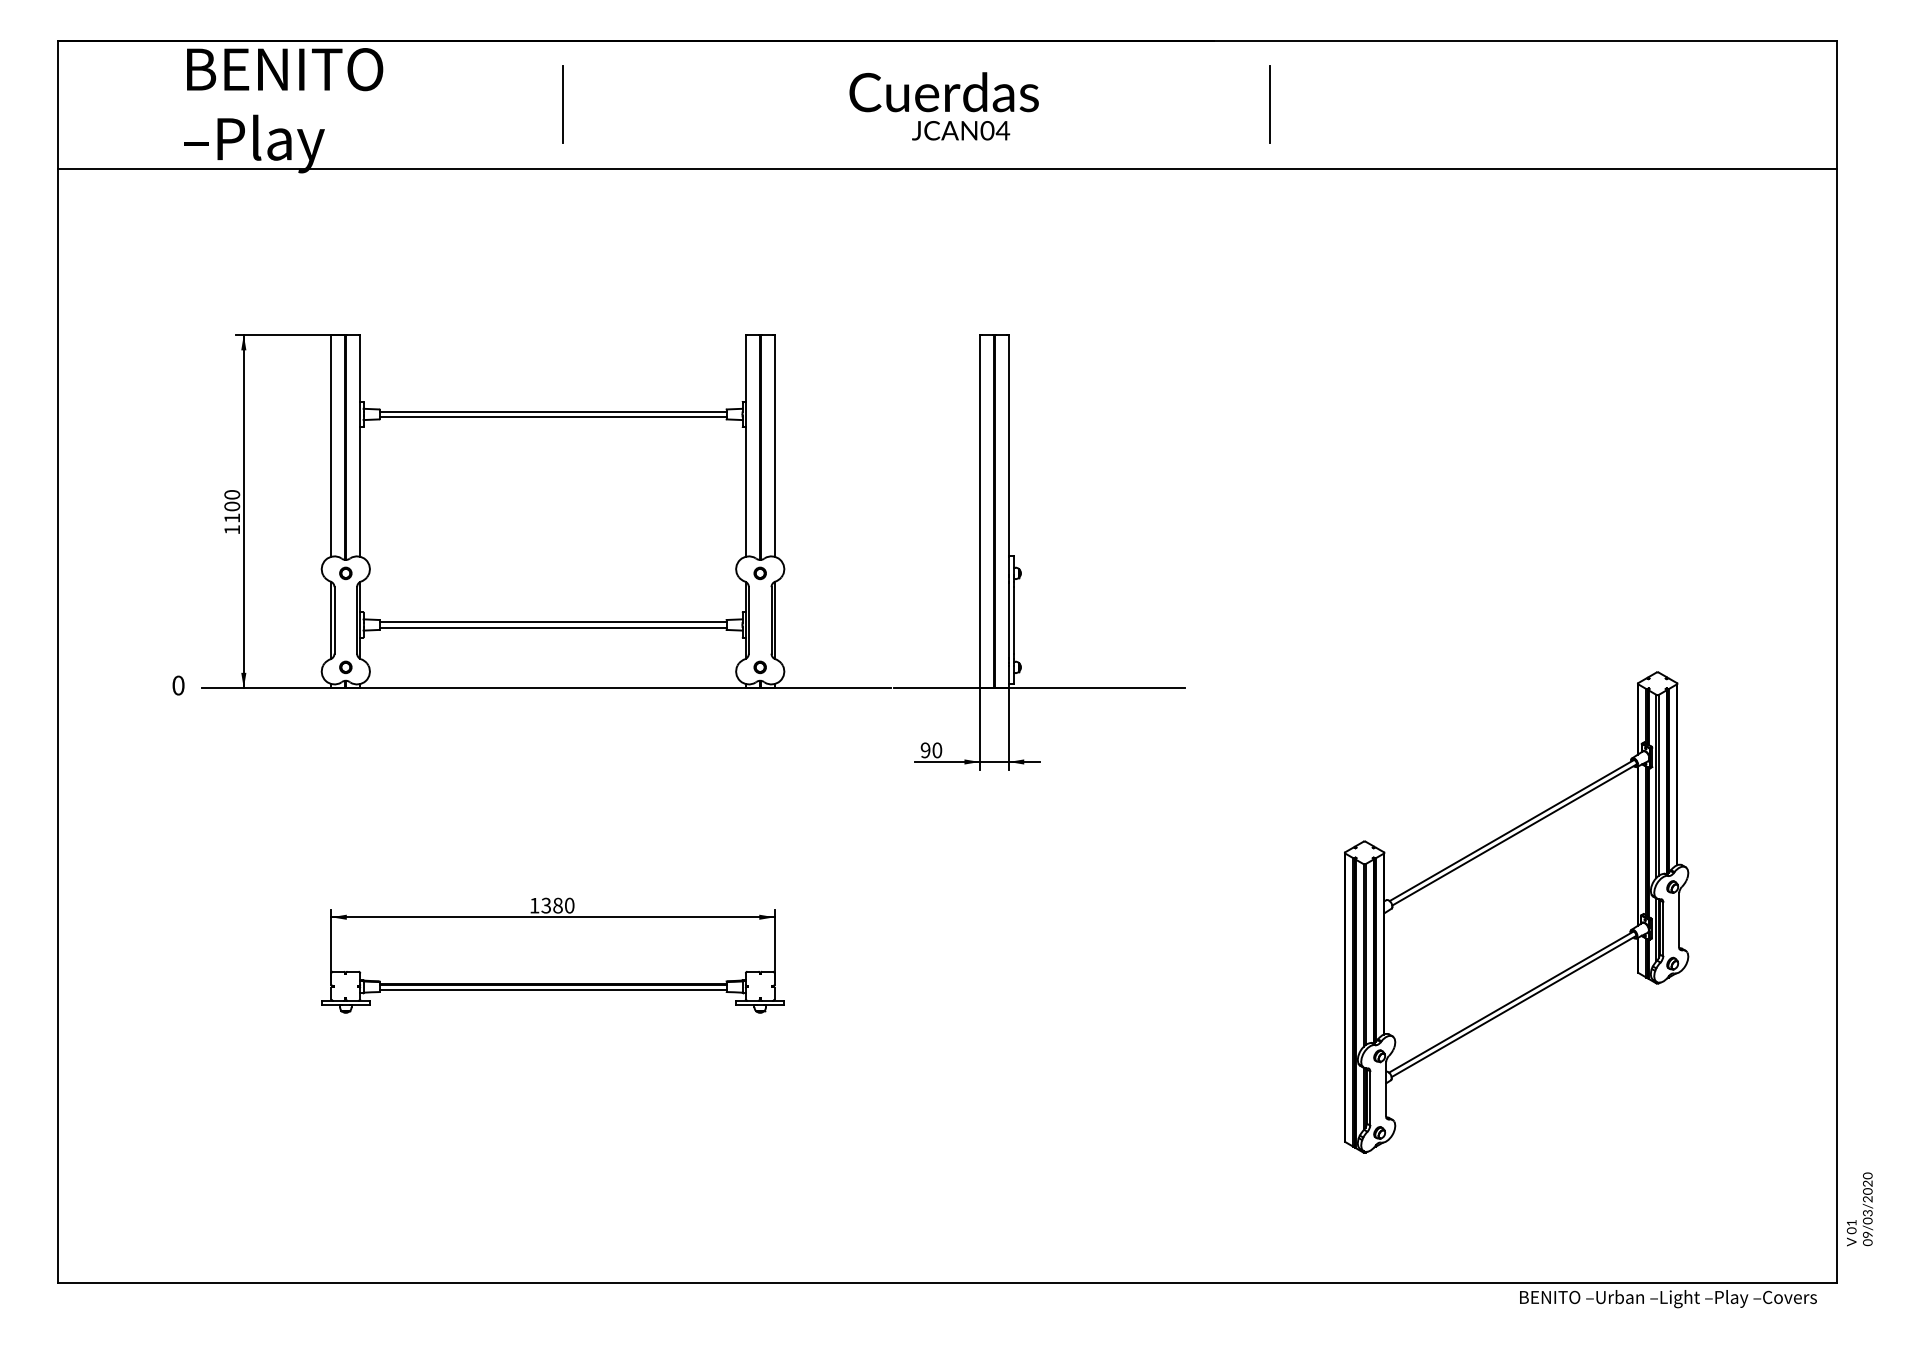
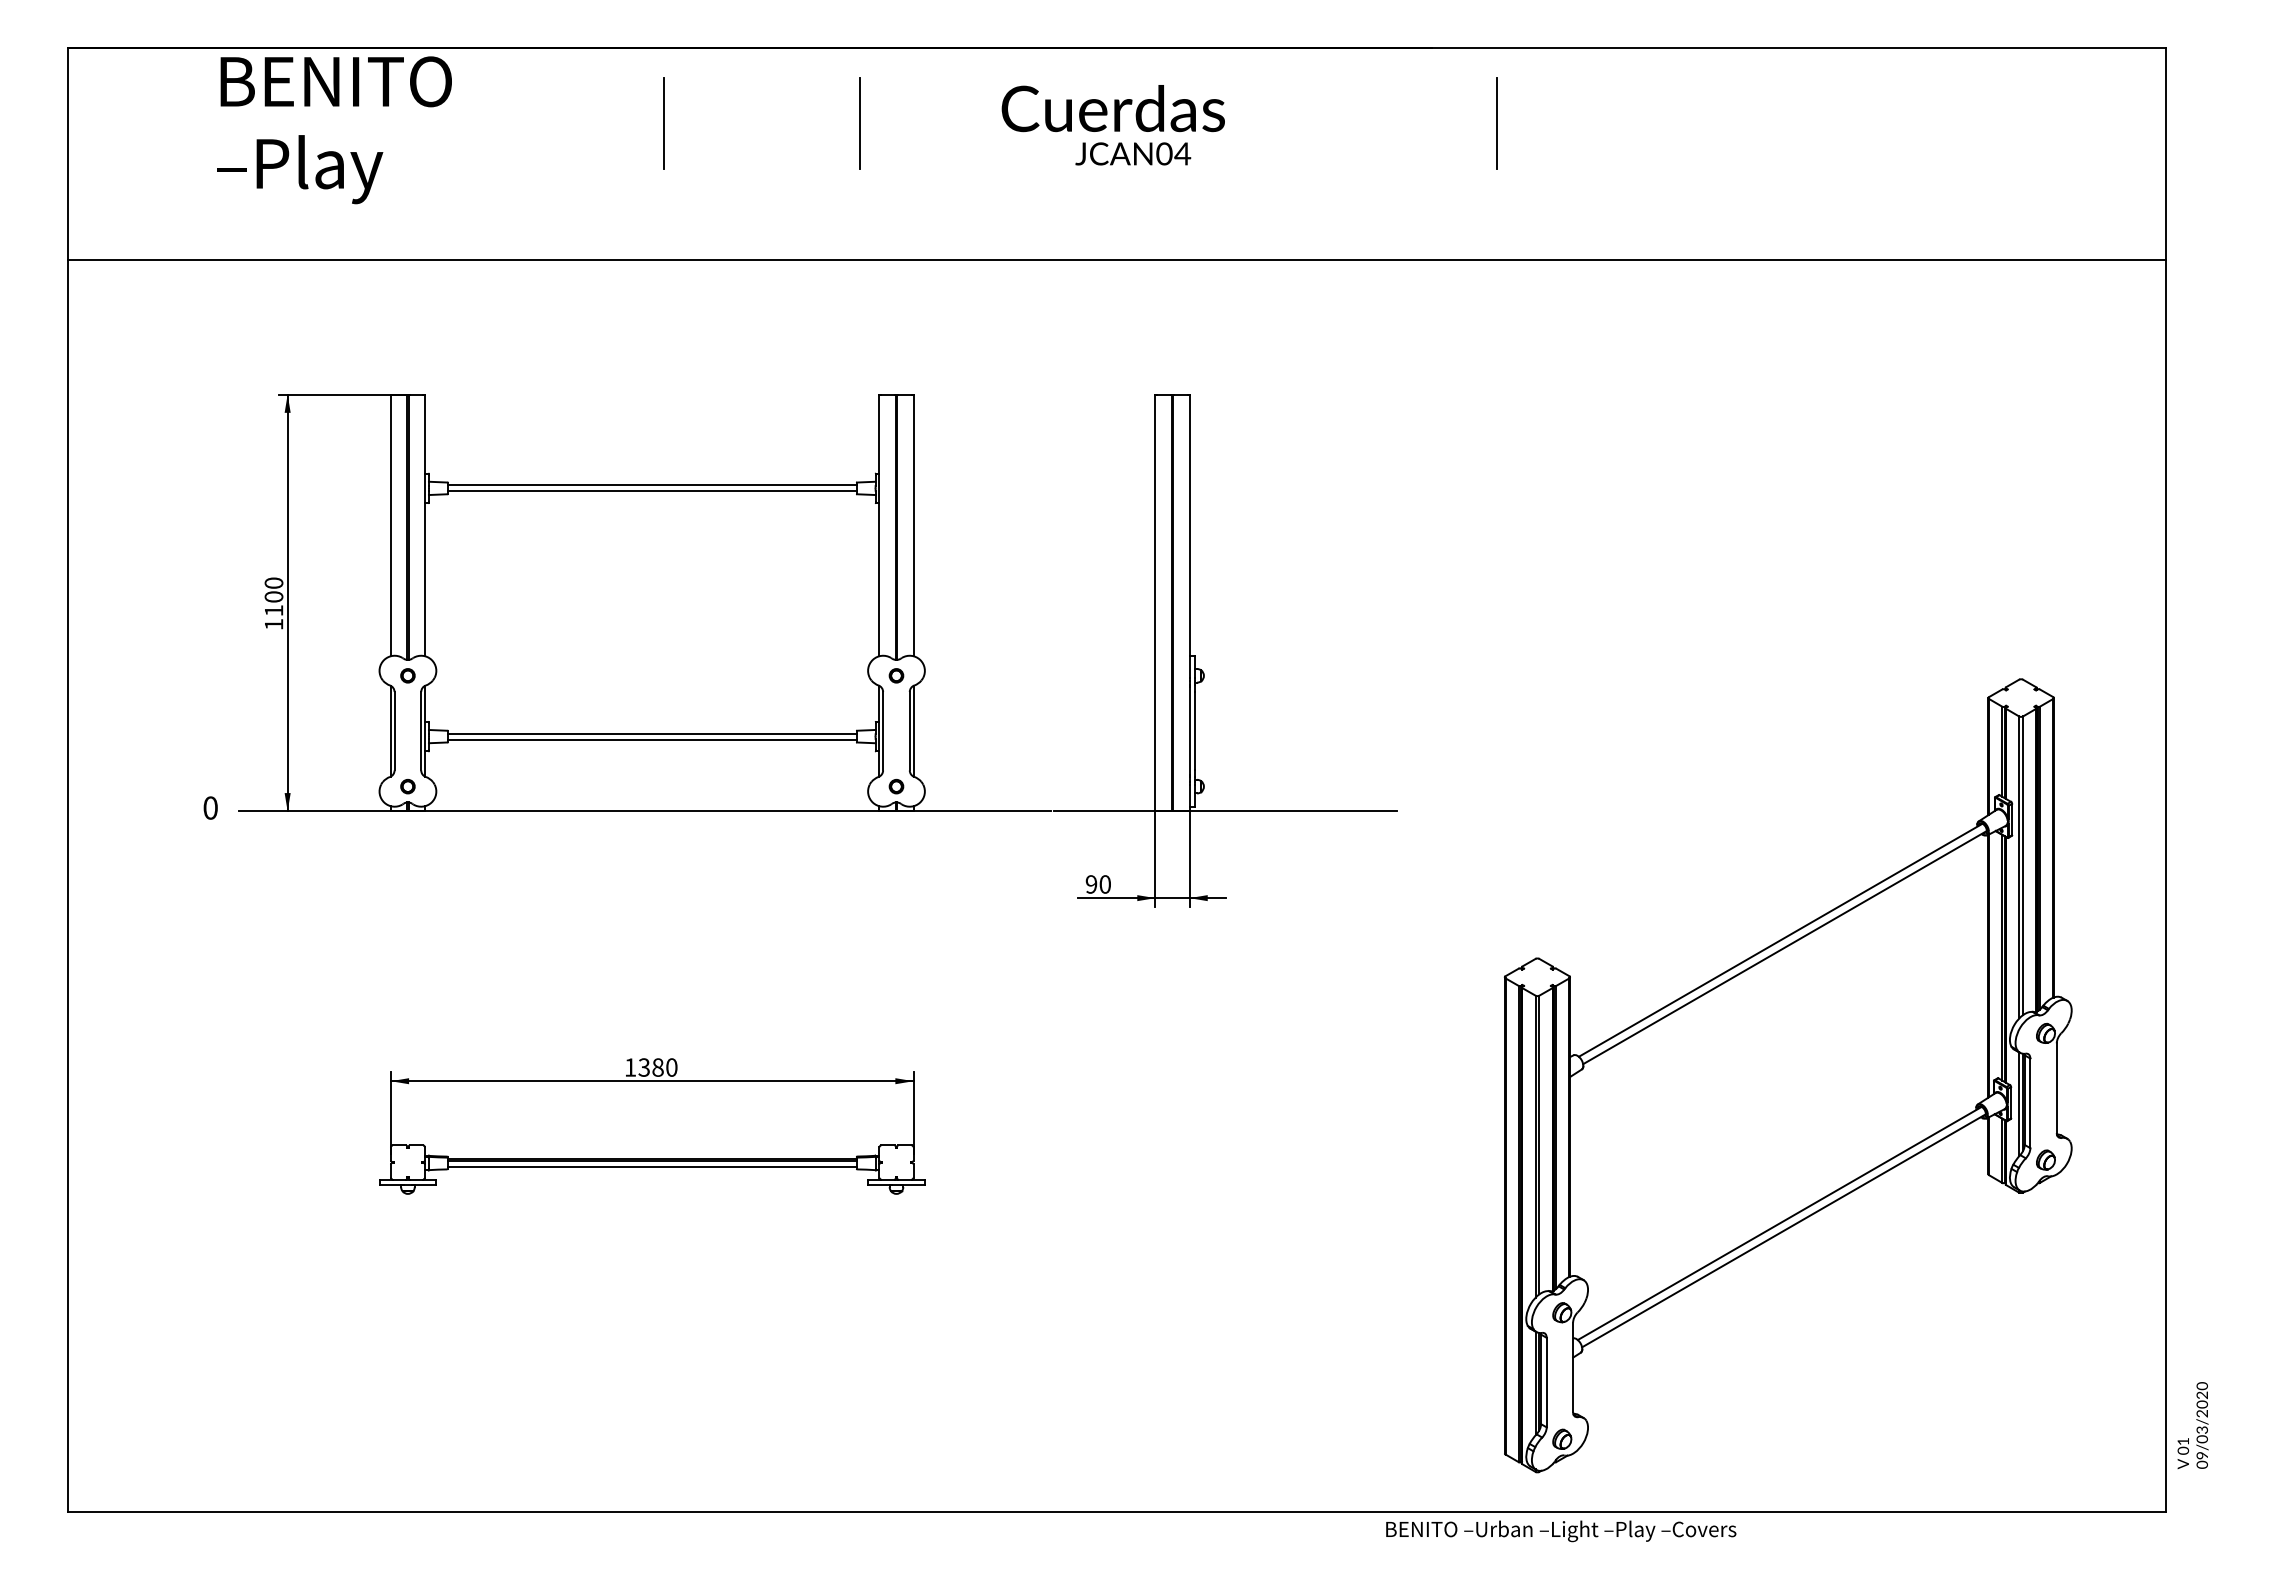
line: (728, 104) -> (859, 123), added
line: (947, 169) -> (1117, 260), moved
part: (1515, 912) -> (1787, 1075), size x1.4
text: (1668, 1299) -> (1561, 1531), moved

